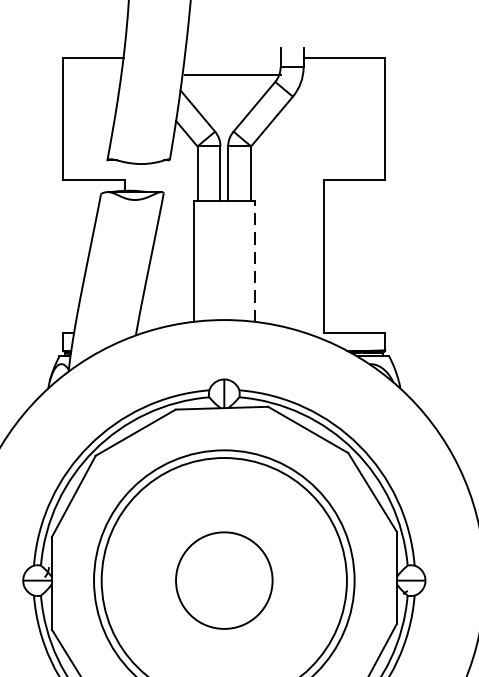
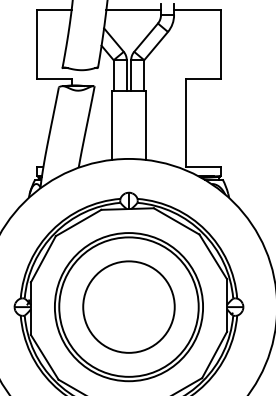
line: (232, 74) -> (133, 9), moved
line: (255, 261) -> (146, 125), dashed -> solid
circle: (223, 579) -> (128, 306), size x1.67

